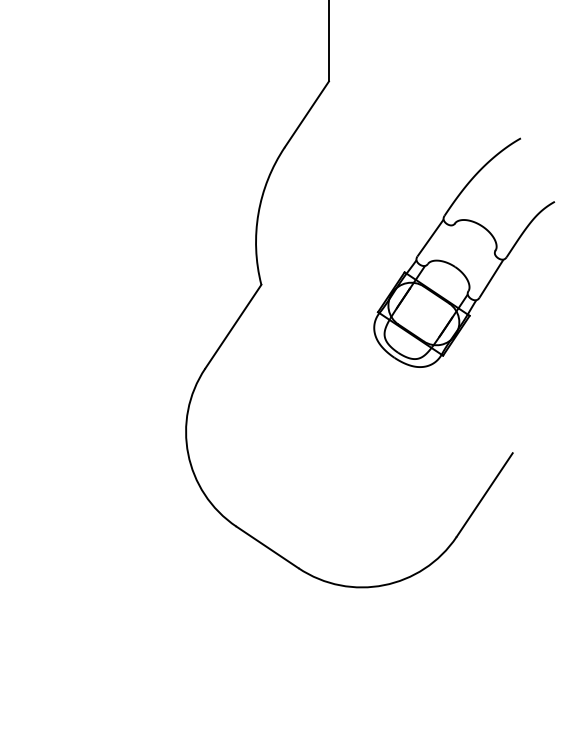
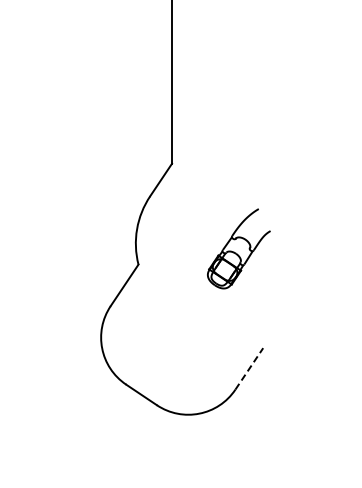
part: (462, 252) -> (238, 248), size x0.7
line: (485, 494) -> (249, 368), solid -> dashed

